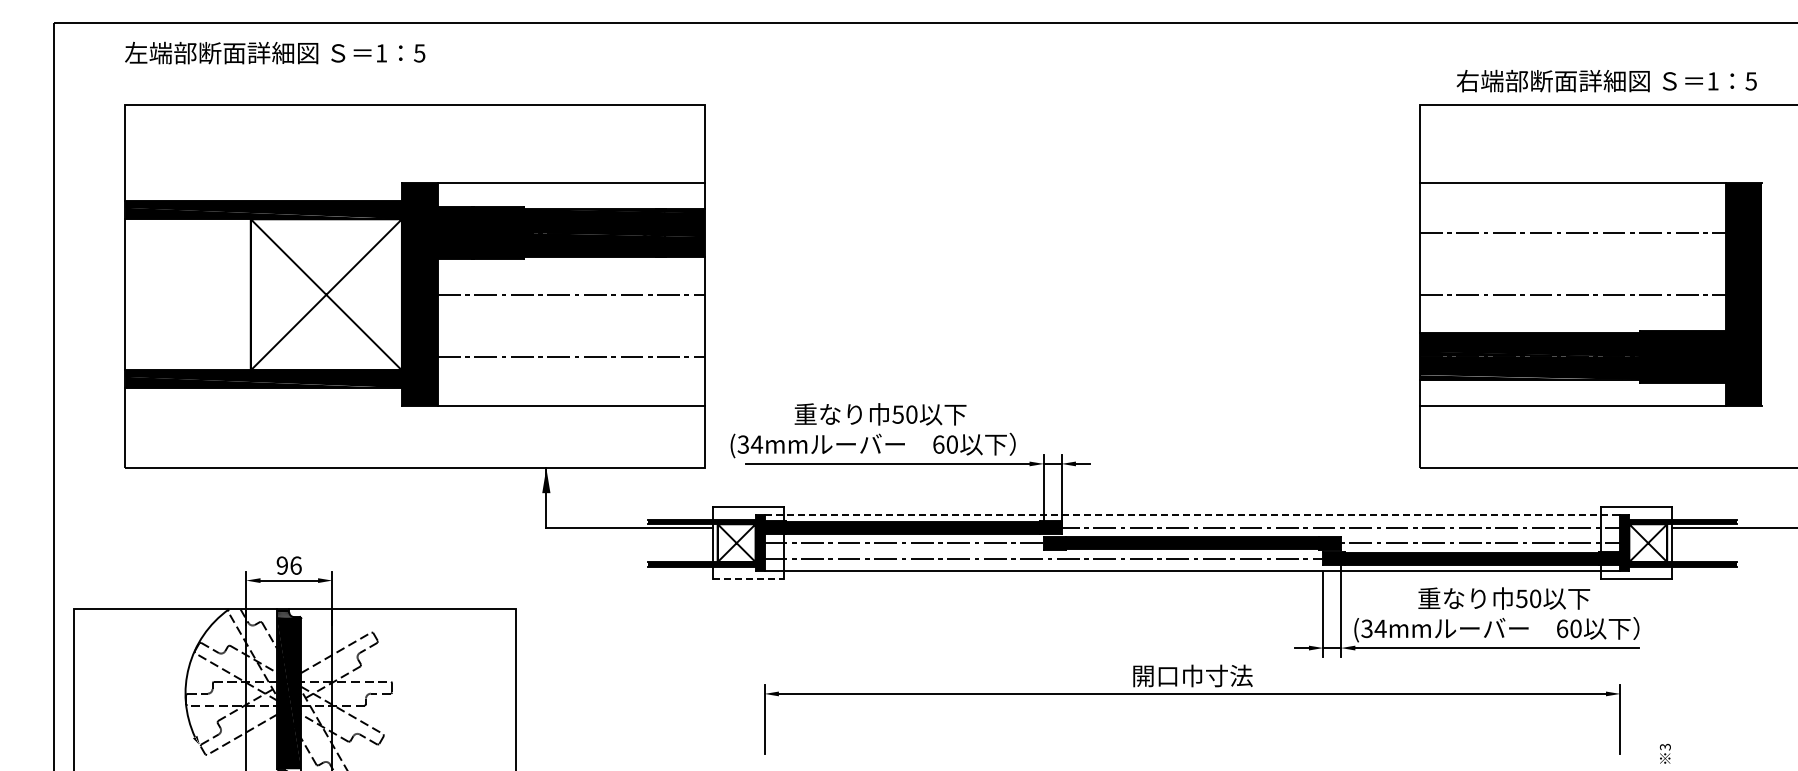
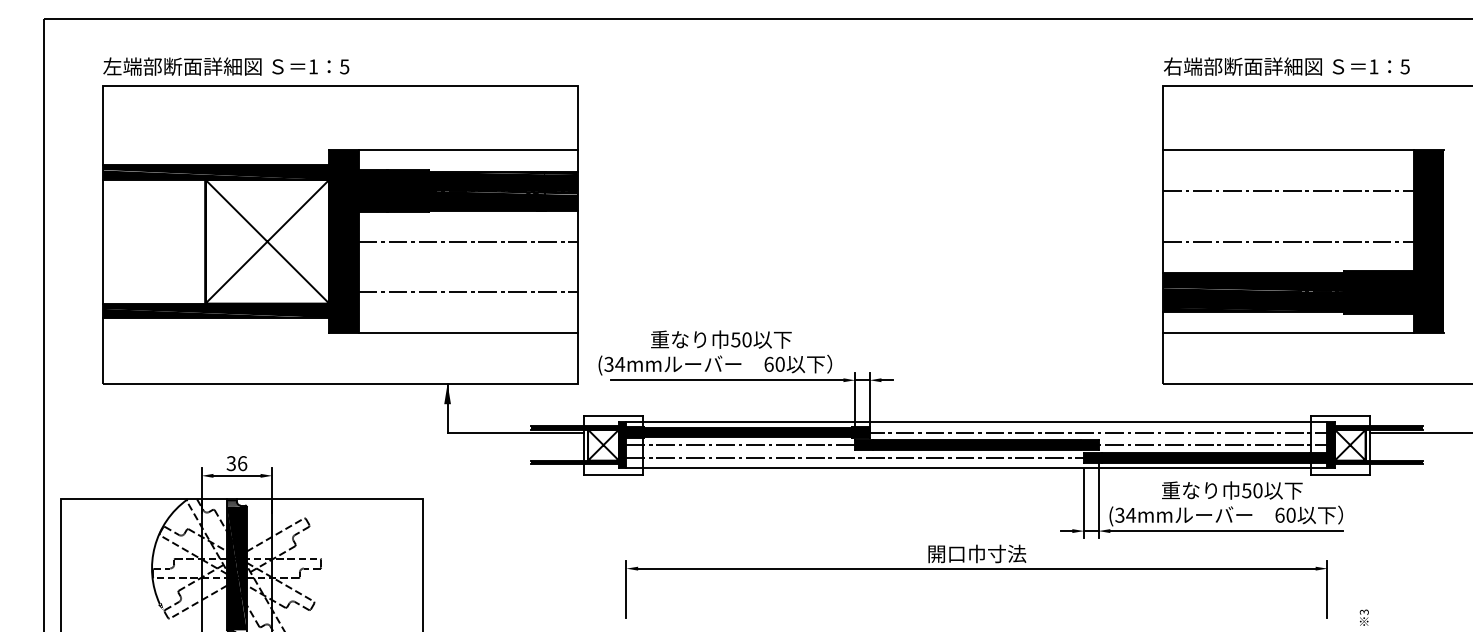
text: (275, 52) -> (226, 66), moved
text: (1606, 80) -> (1286, 66), moved
line: (1192, 515) -> (976, 422), dashed -> solid
text: (281, 565) -> (230, 463), 96 -> 36
line: (748, 579) -> (613, 474), dashed -> solid

